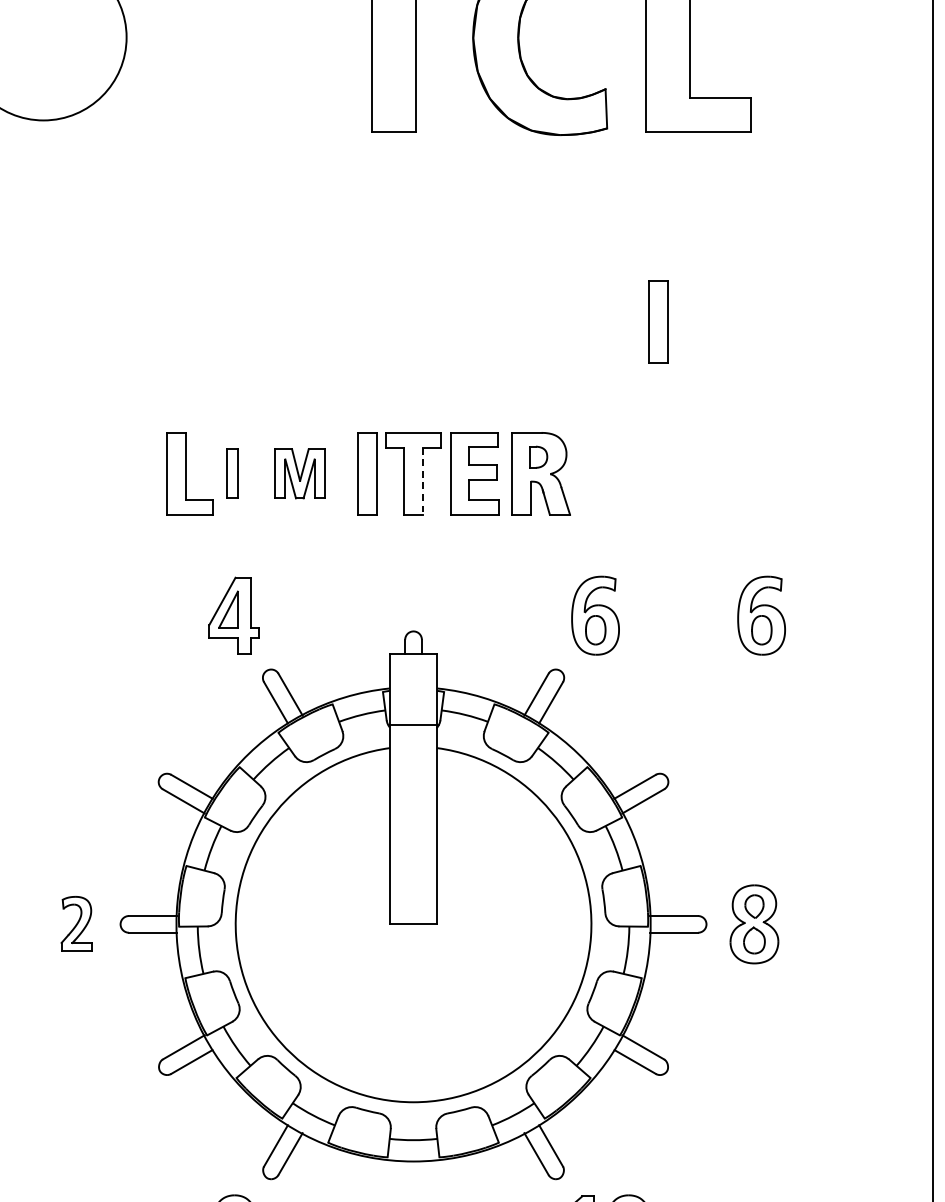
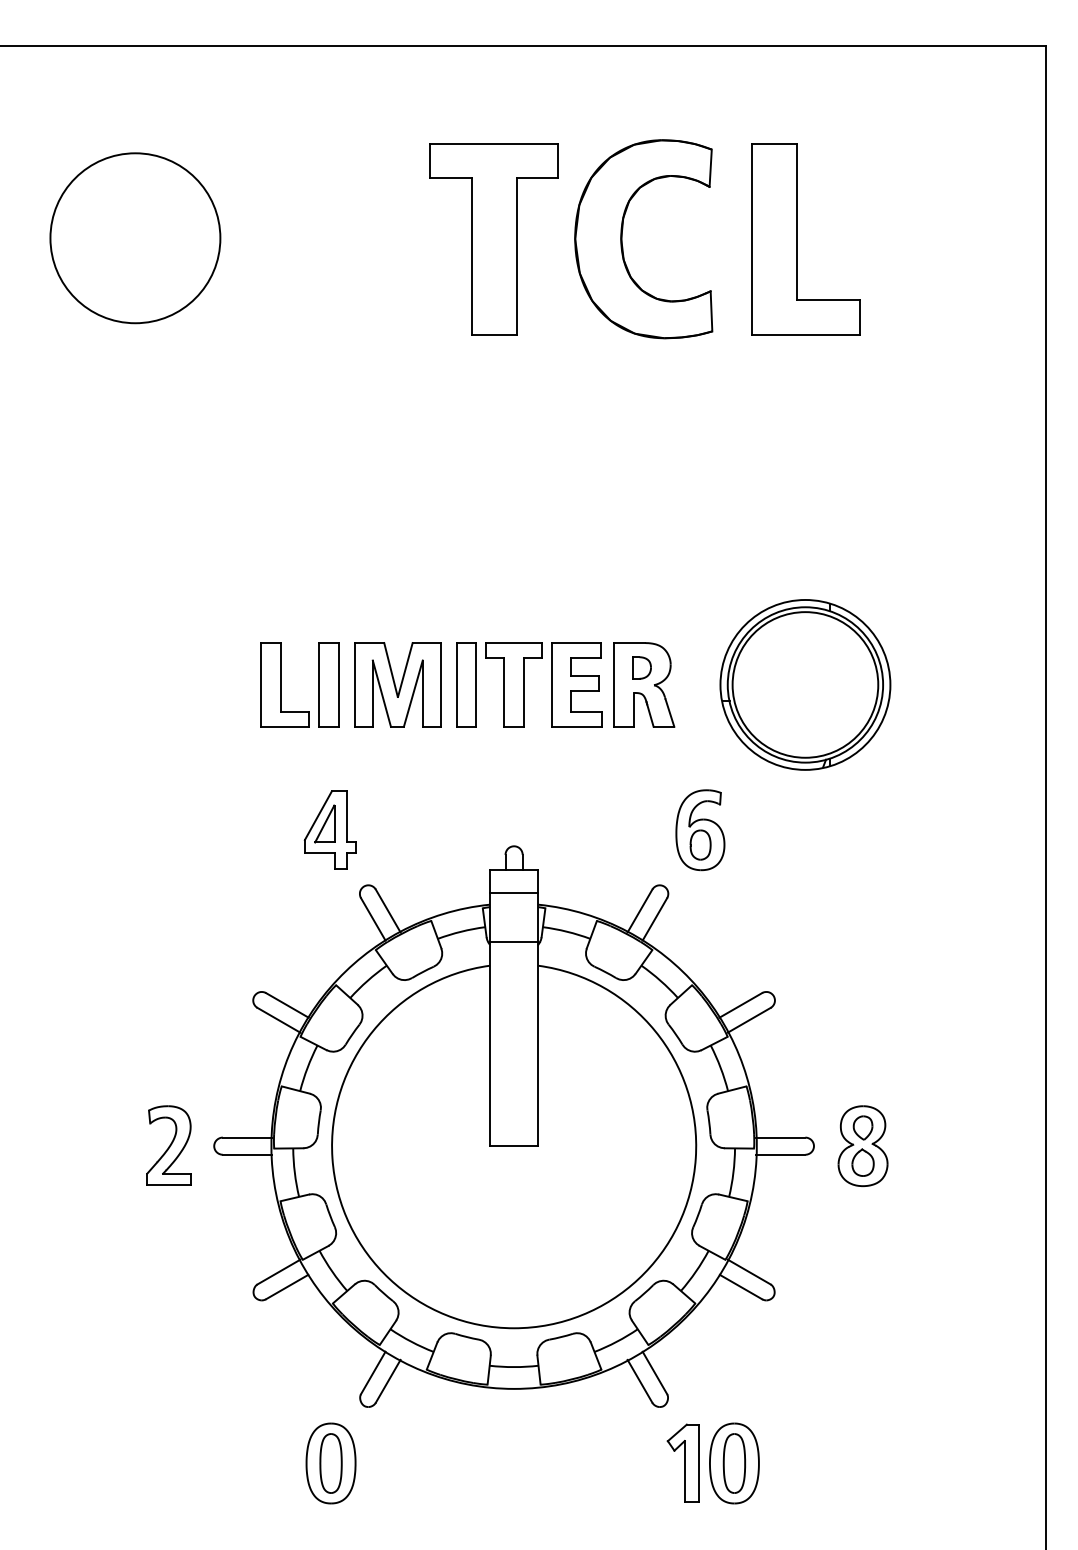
part: (658, 321) -> (764, 529), removed
part: (232, 473) -> (328, 684), size x1.67
part: (299, 473) -> (397, 684), size x1.67
part: (698, 473) -> (805, 684), added
line: (423, 482) -> (524, 693), dashed -> solid
part: (761, 615) -> (870, 830), removed
line: (412, 677) -> (513, 893), added
part: (75, 923) -> (168, 1145), size x1.43

